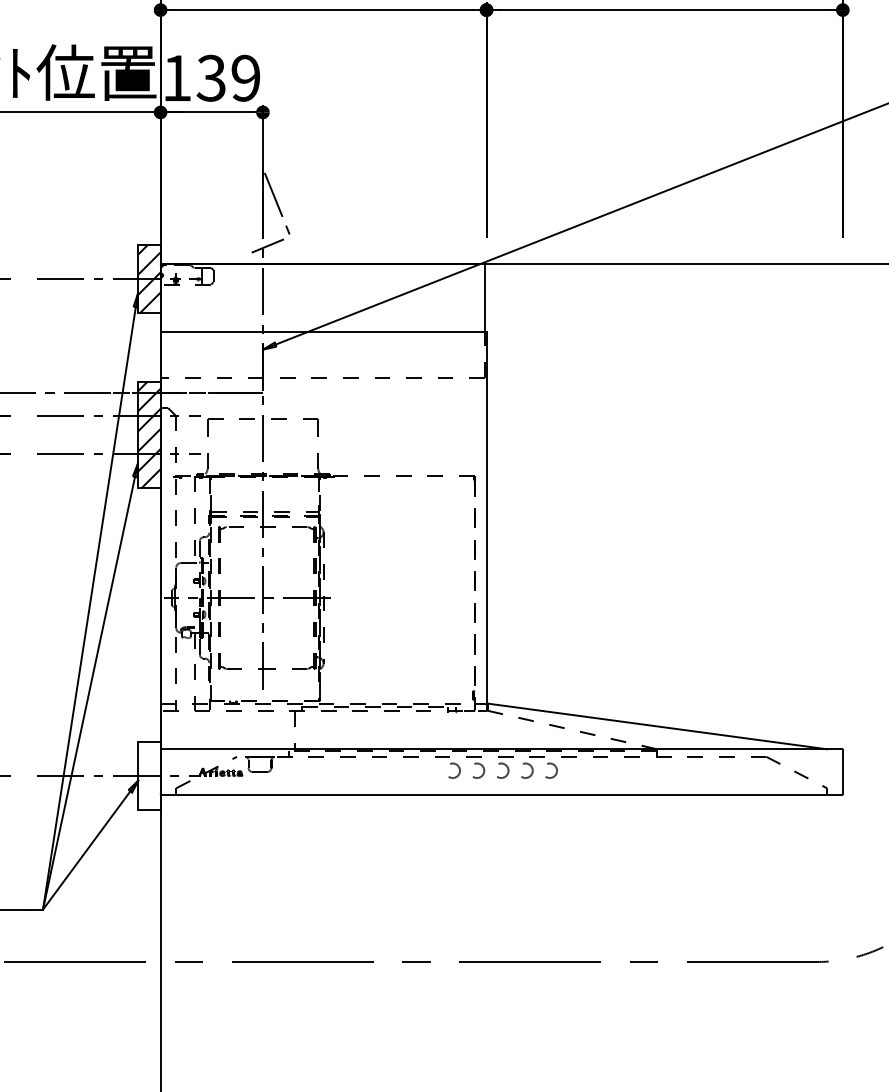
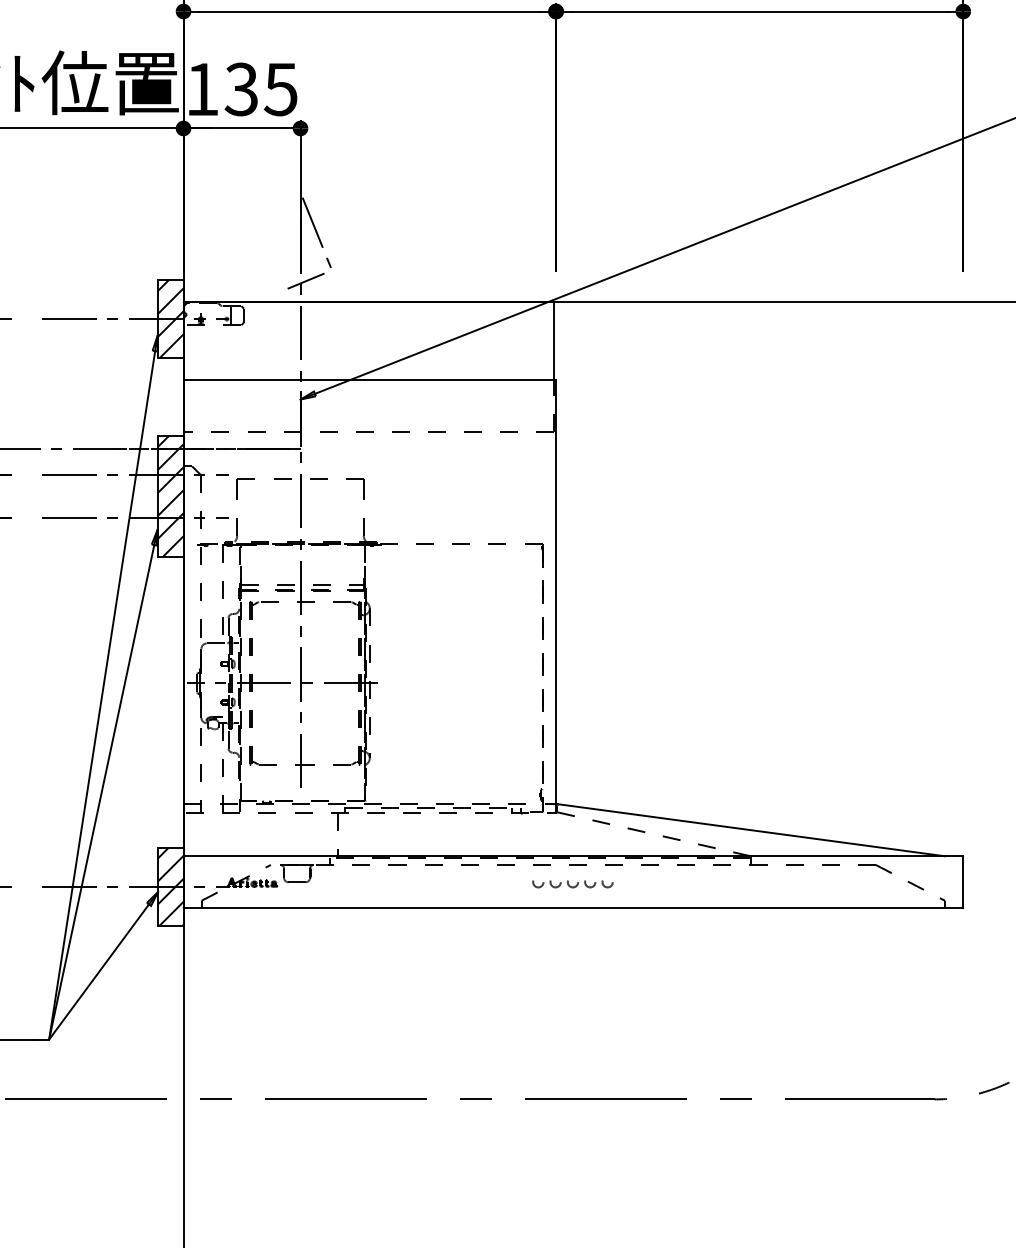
text: (245, 77) -> (280, 88), 139 -> 135
part: (501, 773) -> (573, 884), size x0.62
hatch: (148, 775) -> (169, 886), added

